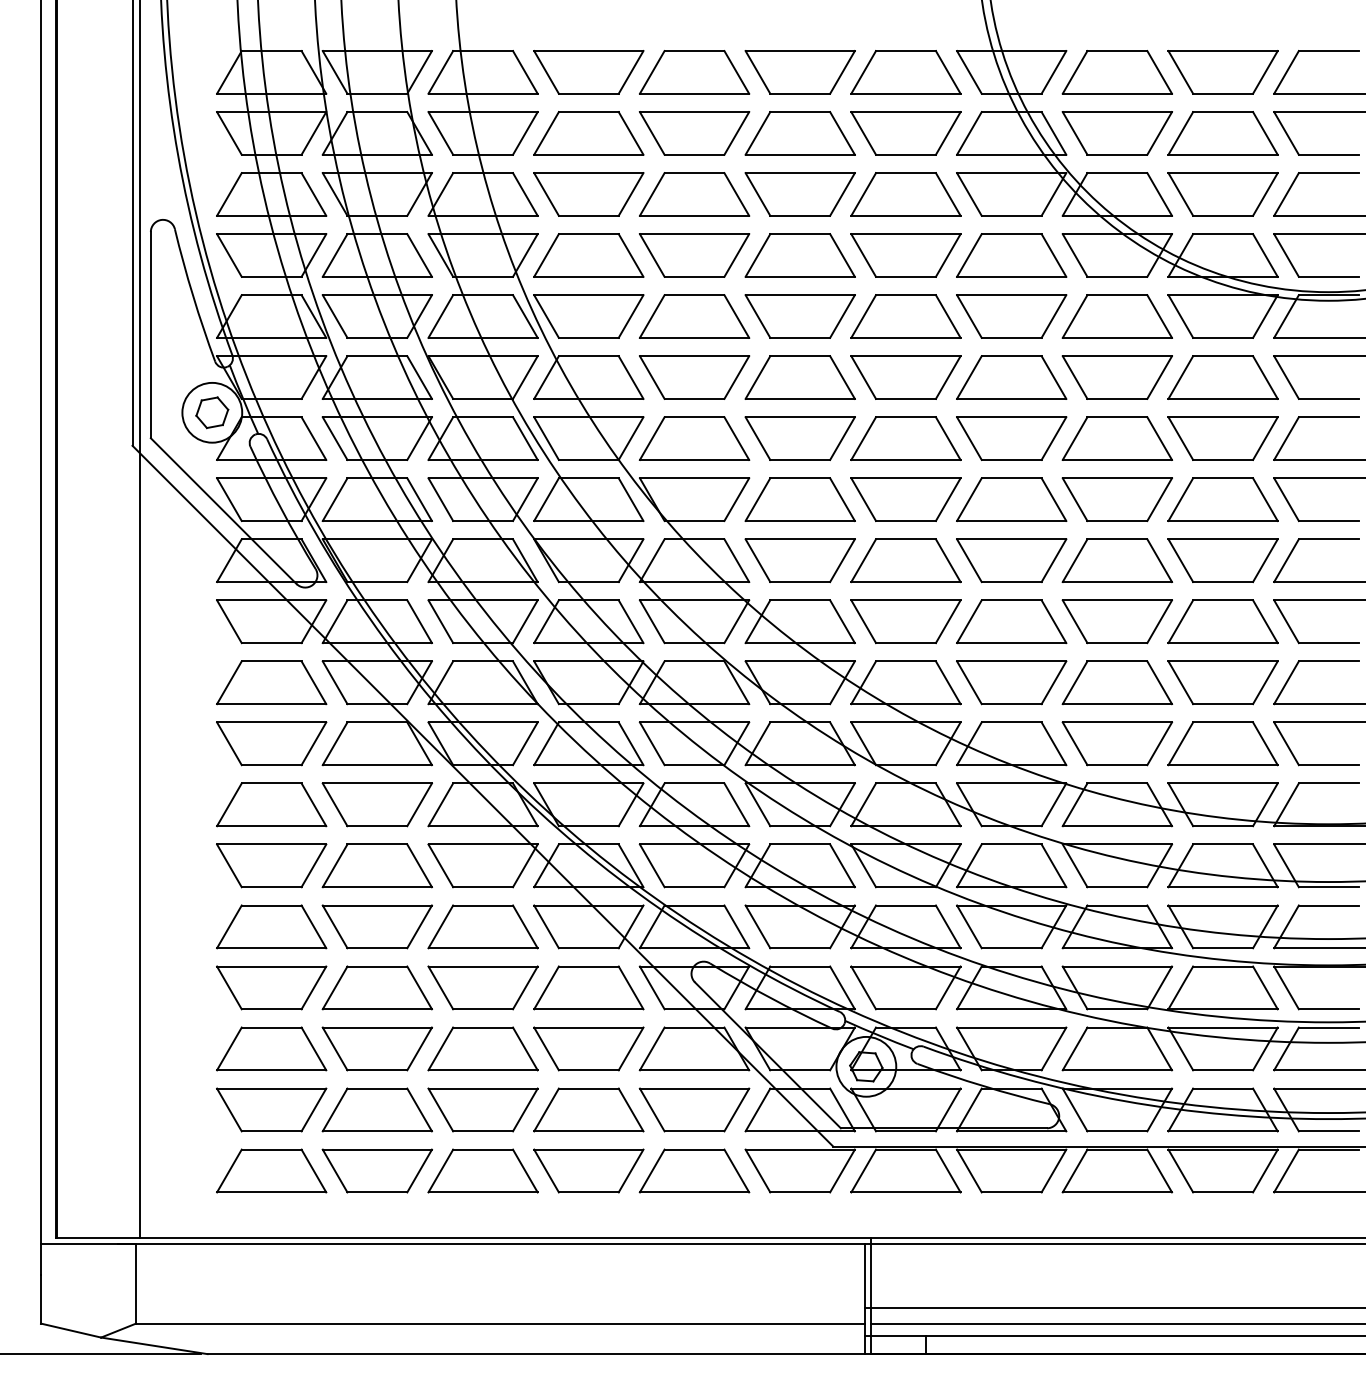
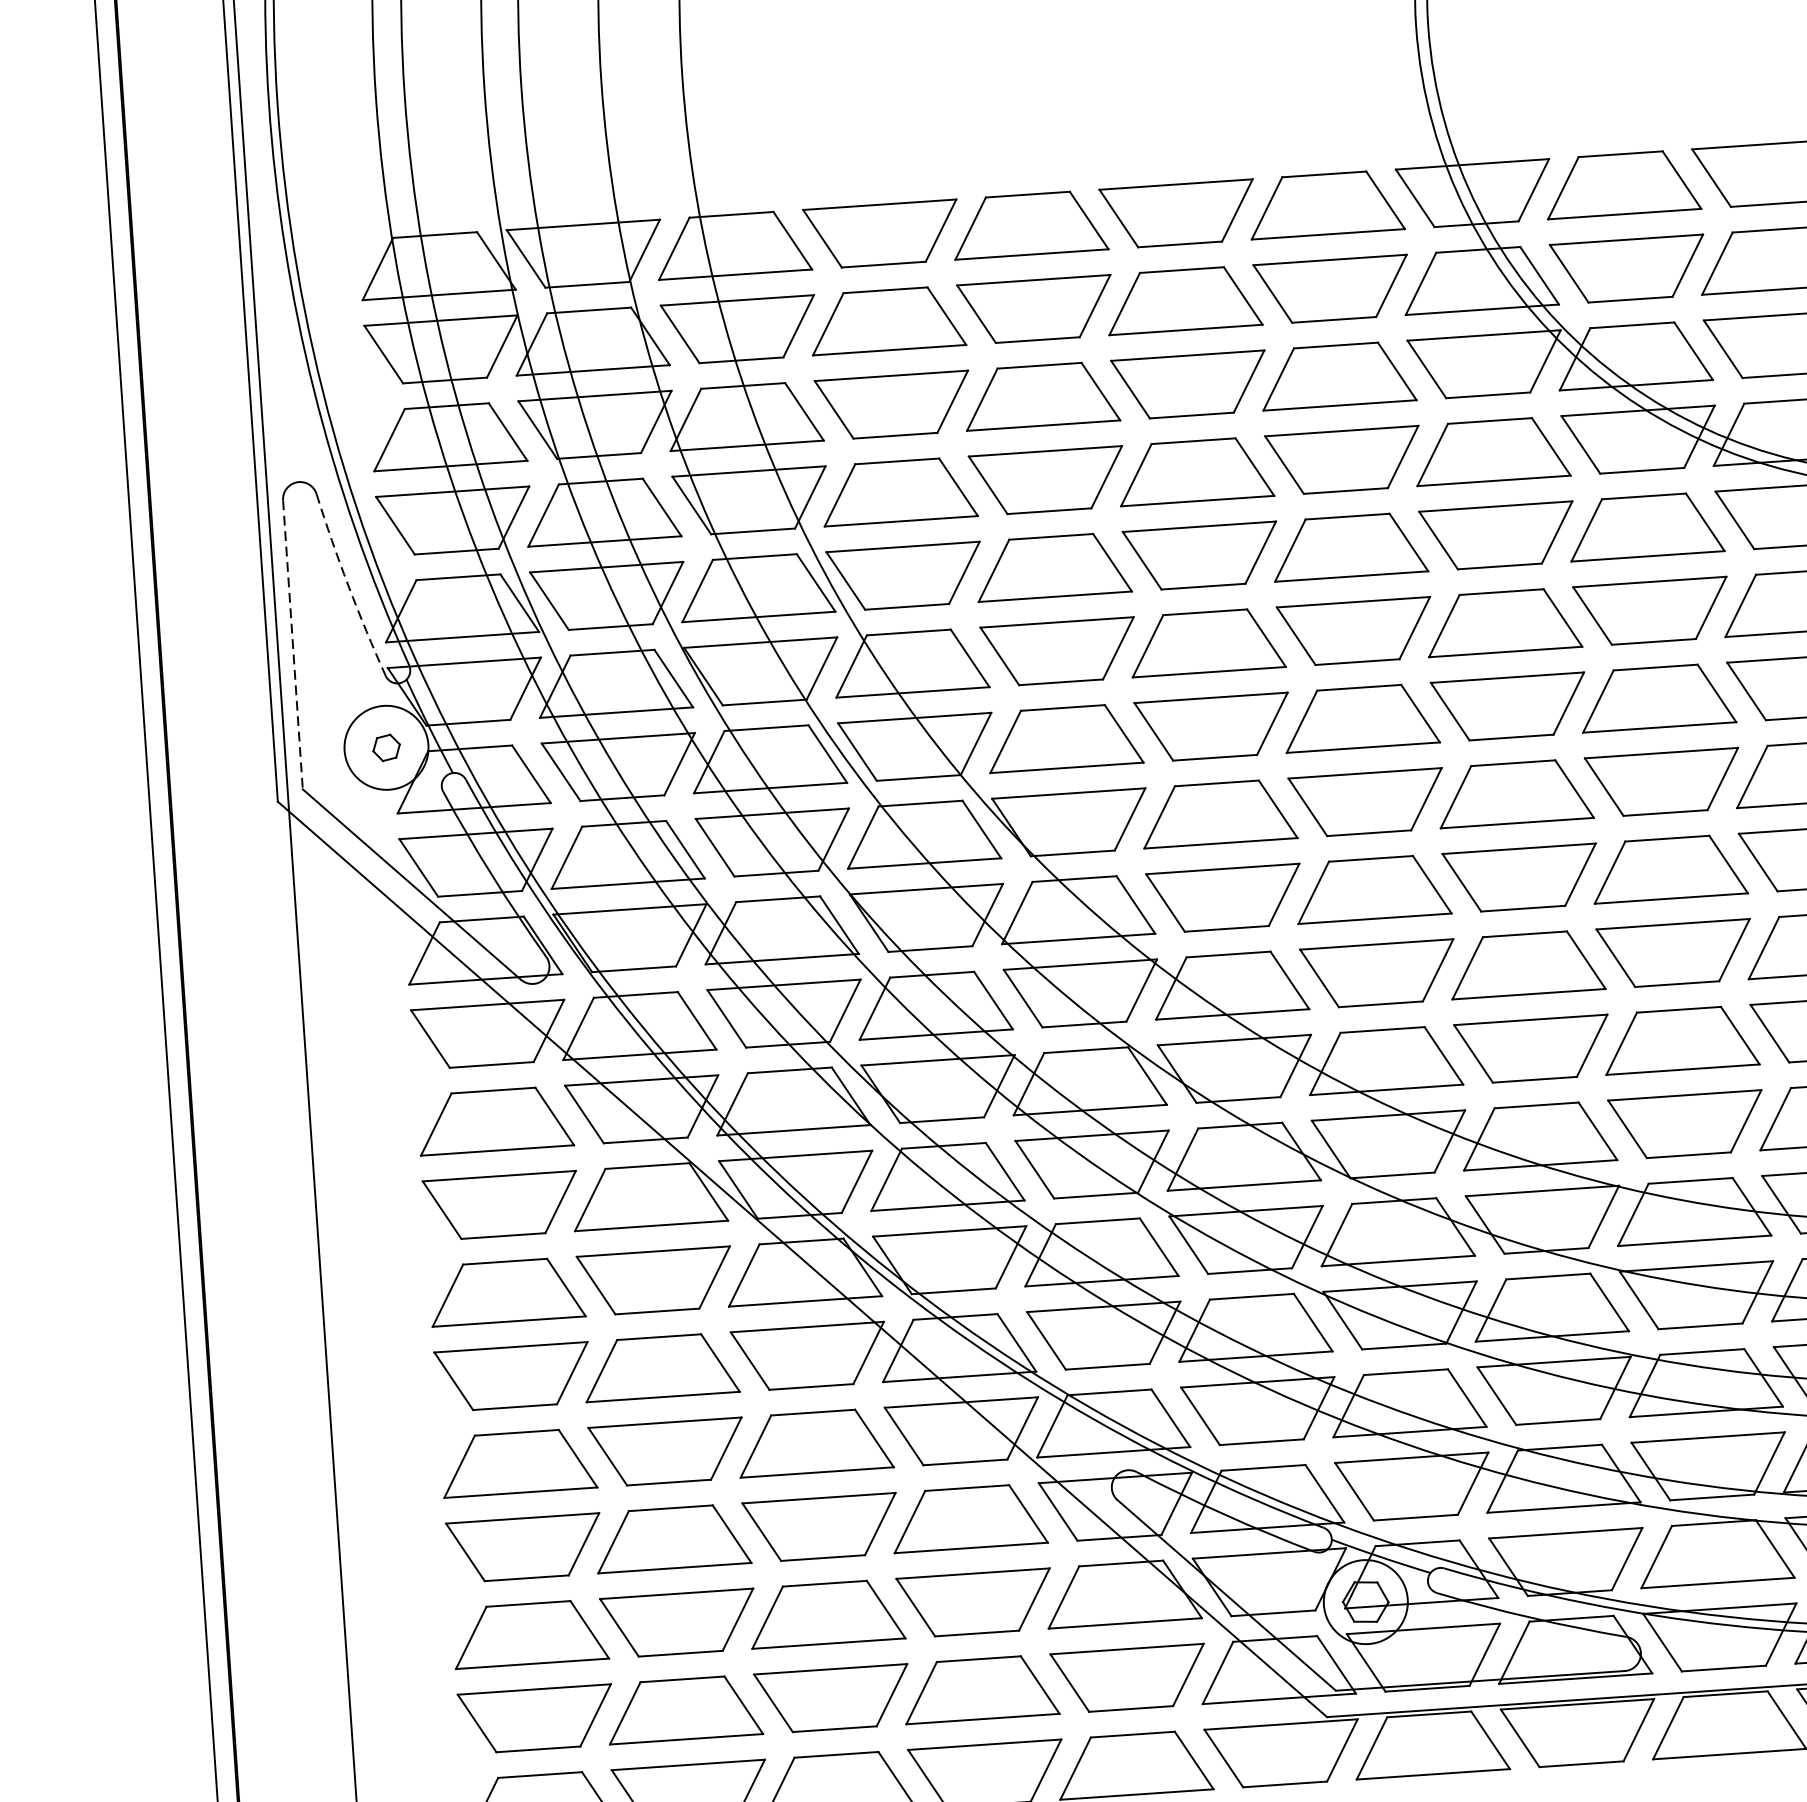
arc: (193, 296) -> (349, 586), solid -> dashed
line: (150, 335) -> (292, 645), solid -> dashed
part: (212, 412) -> (386, 747), size x0.6

